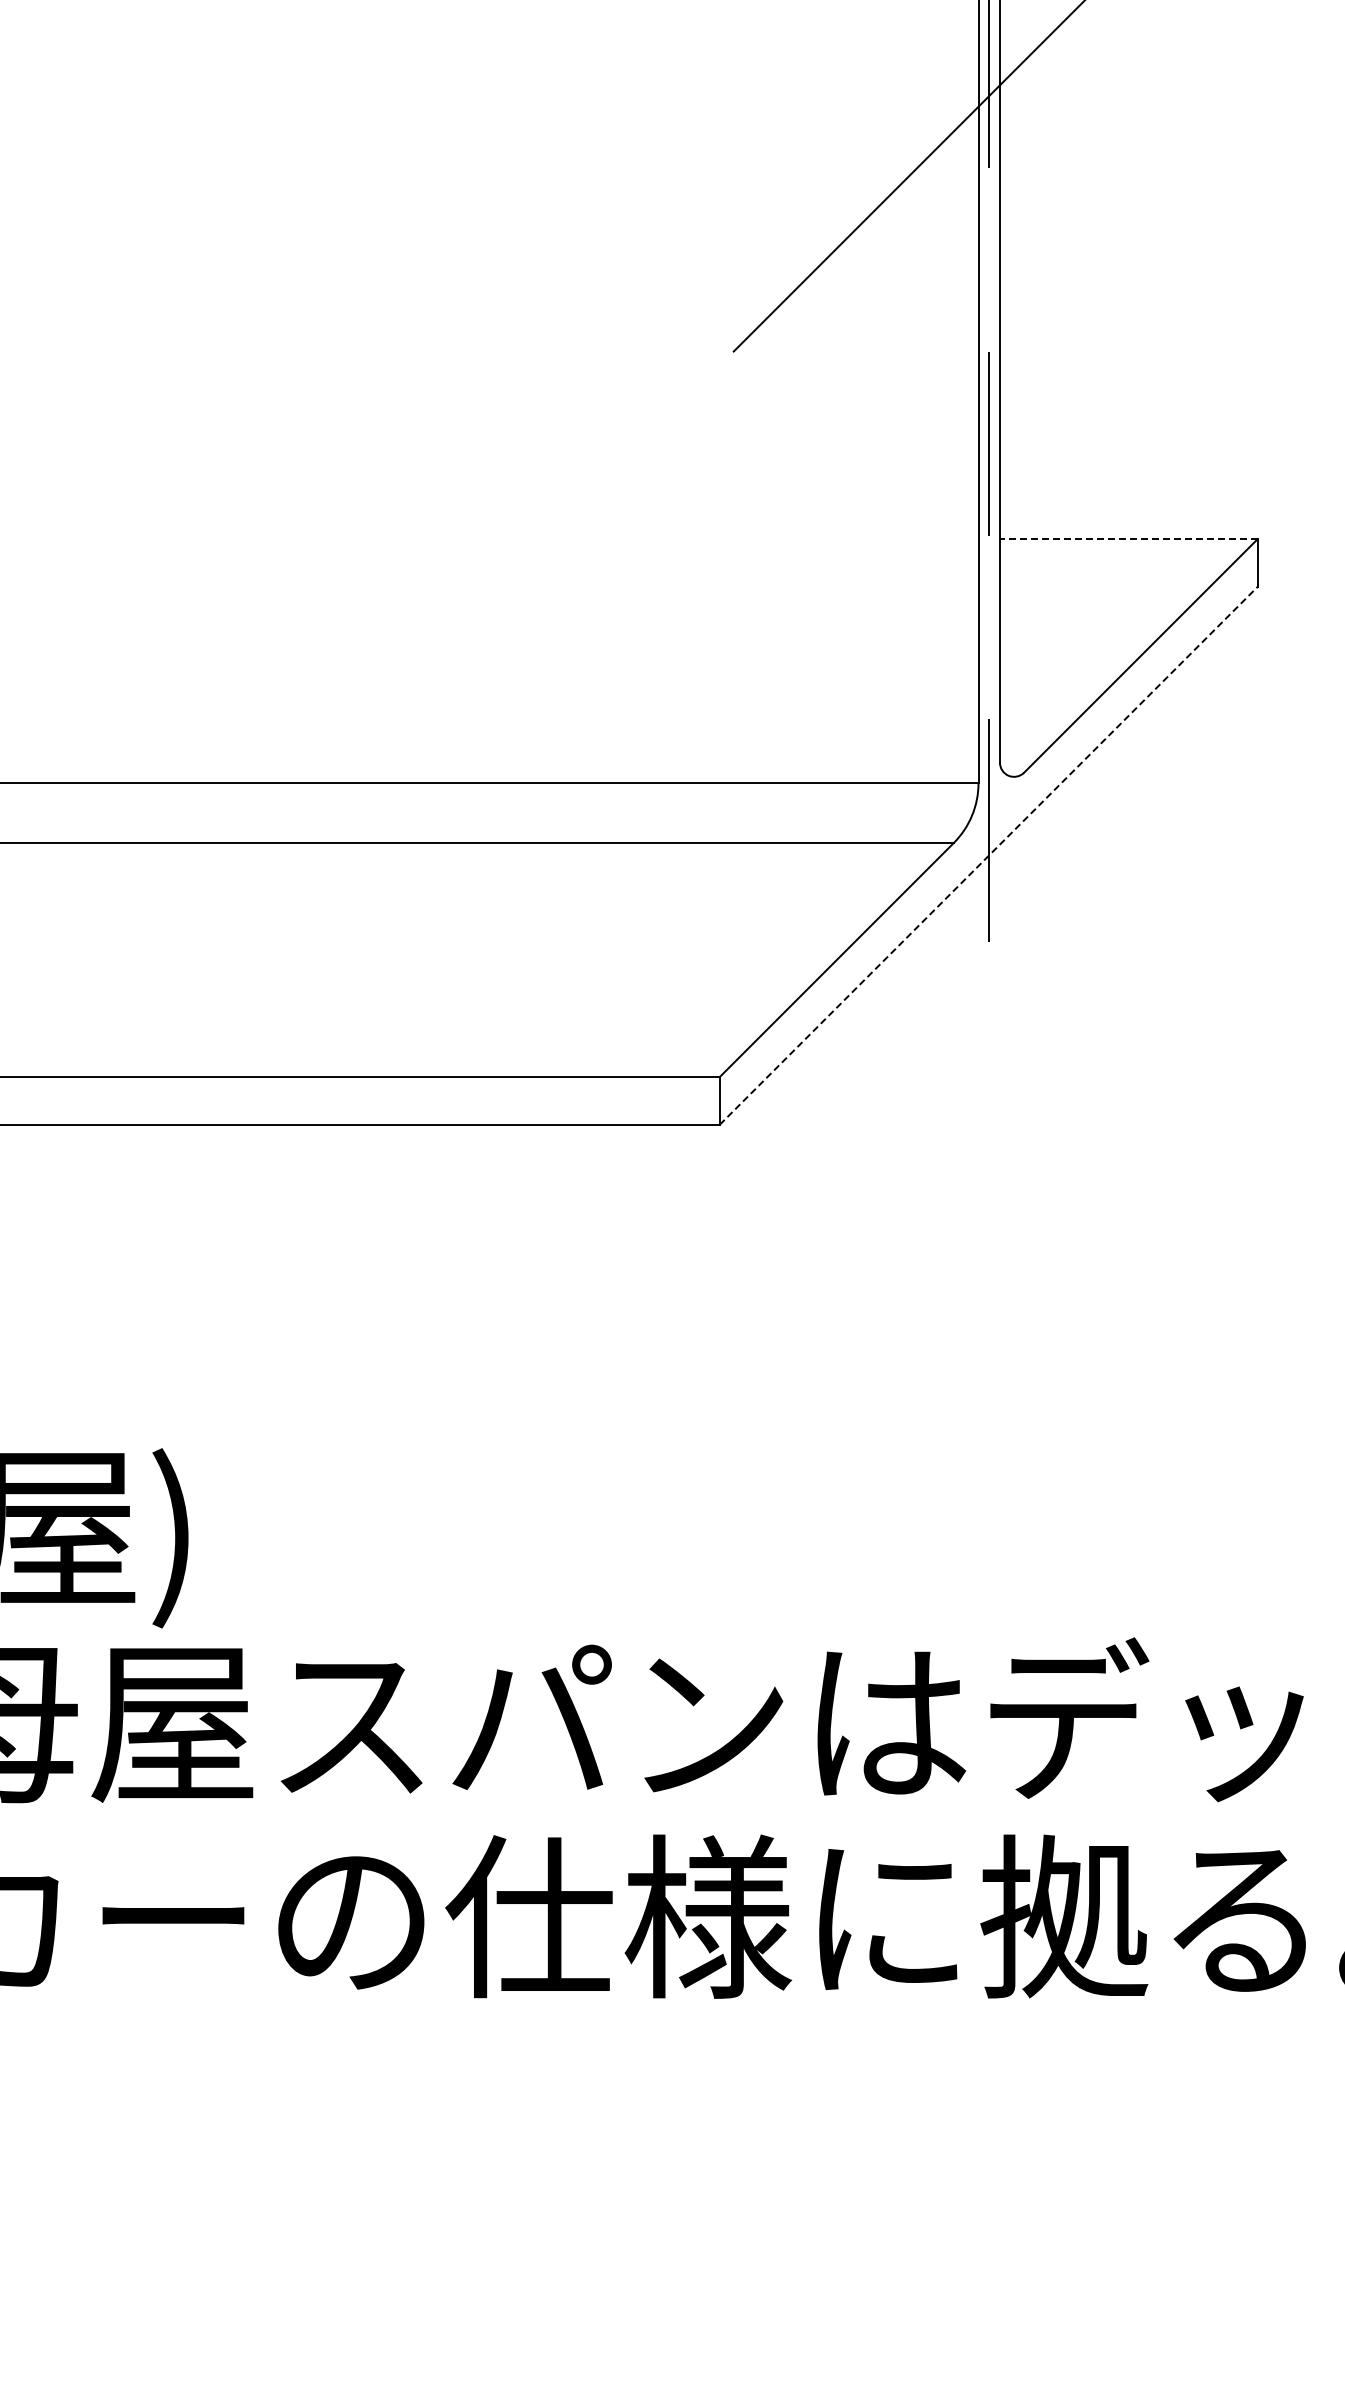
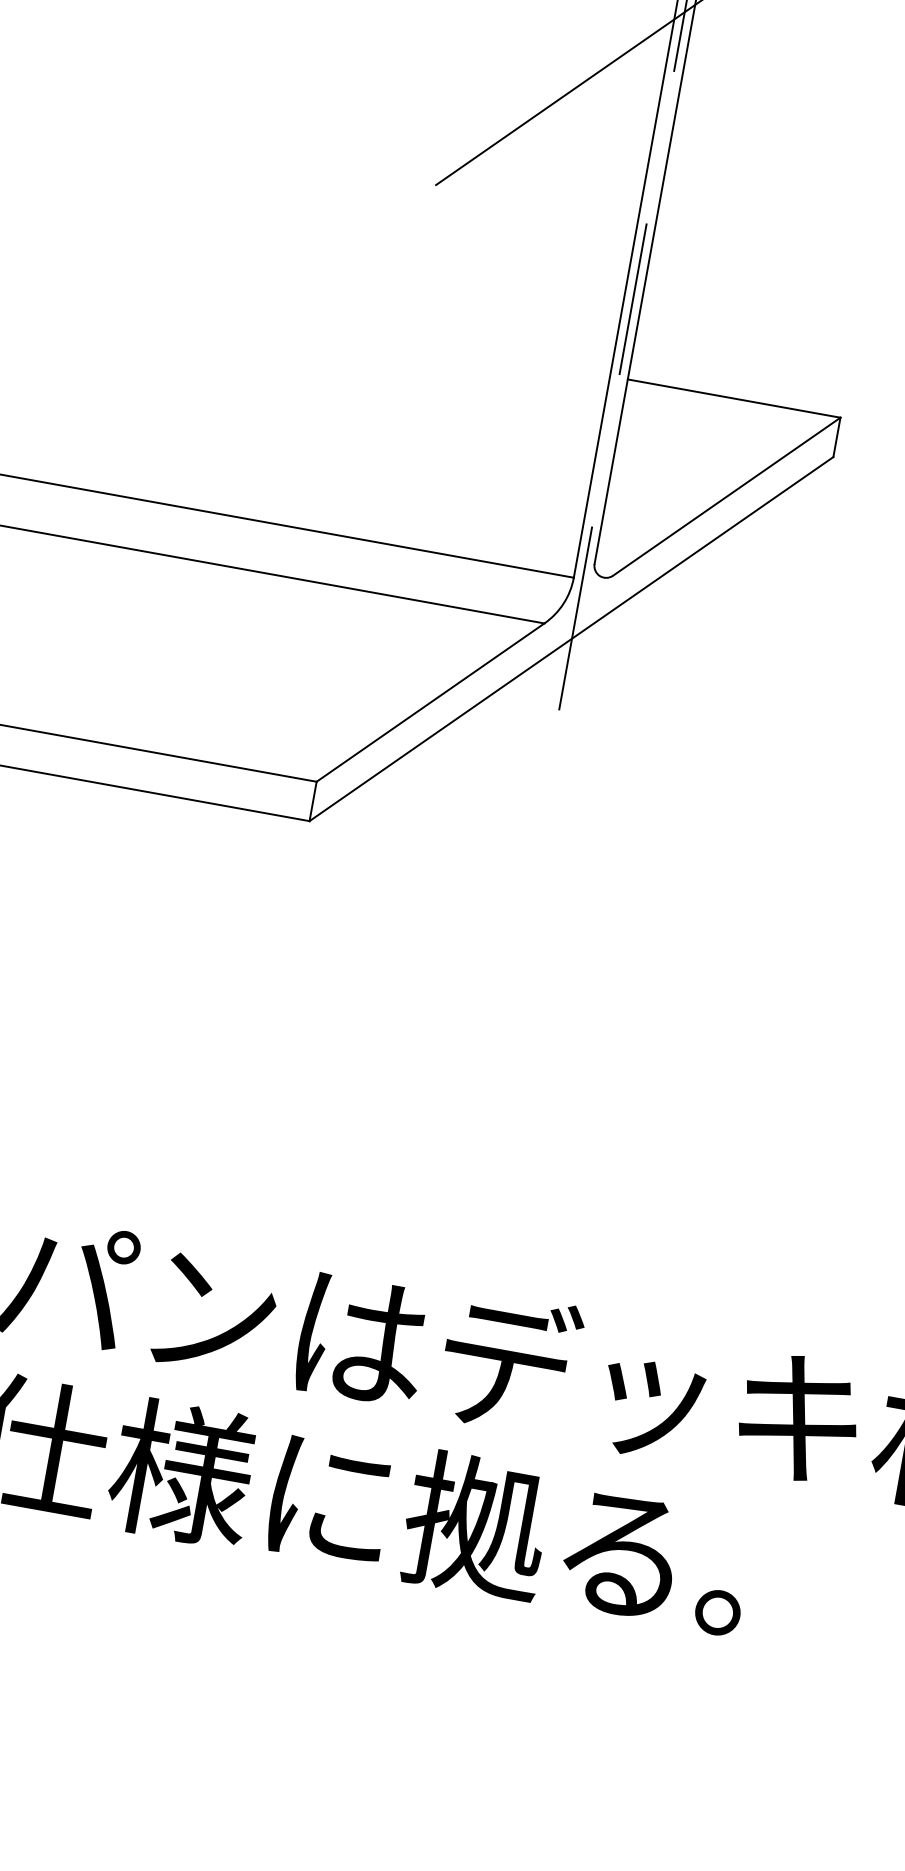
line: (1128, 539) -> (733, 398), dashed -> solid
line: (989, 855) -> (572, 638), dashed -> solid

